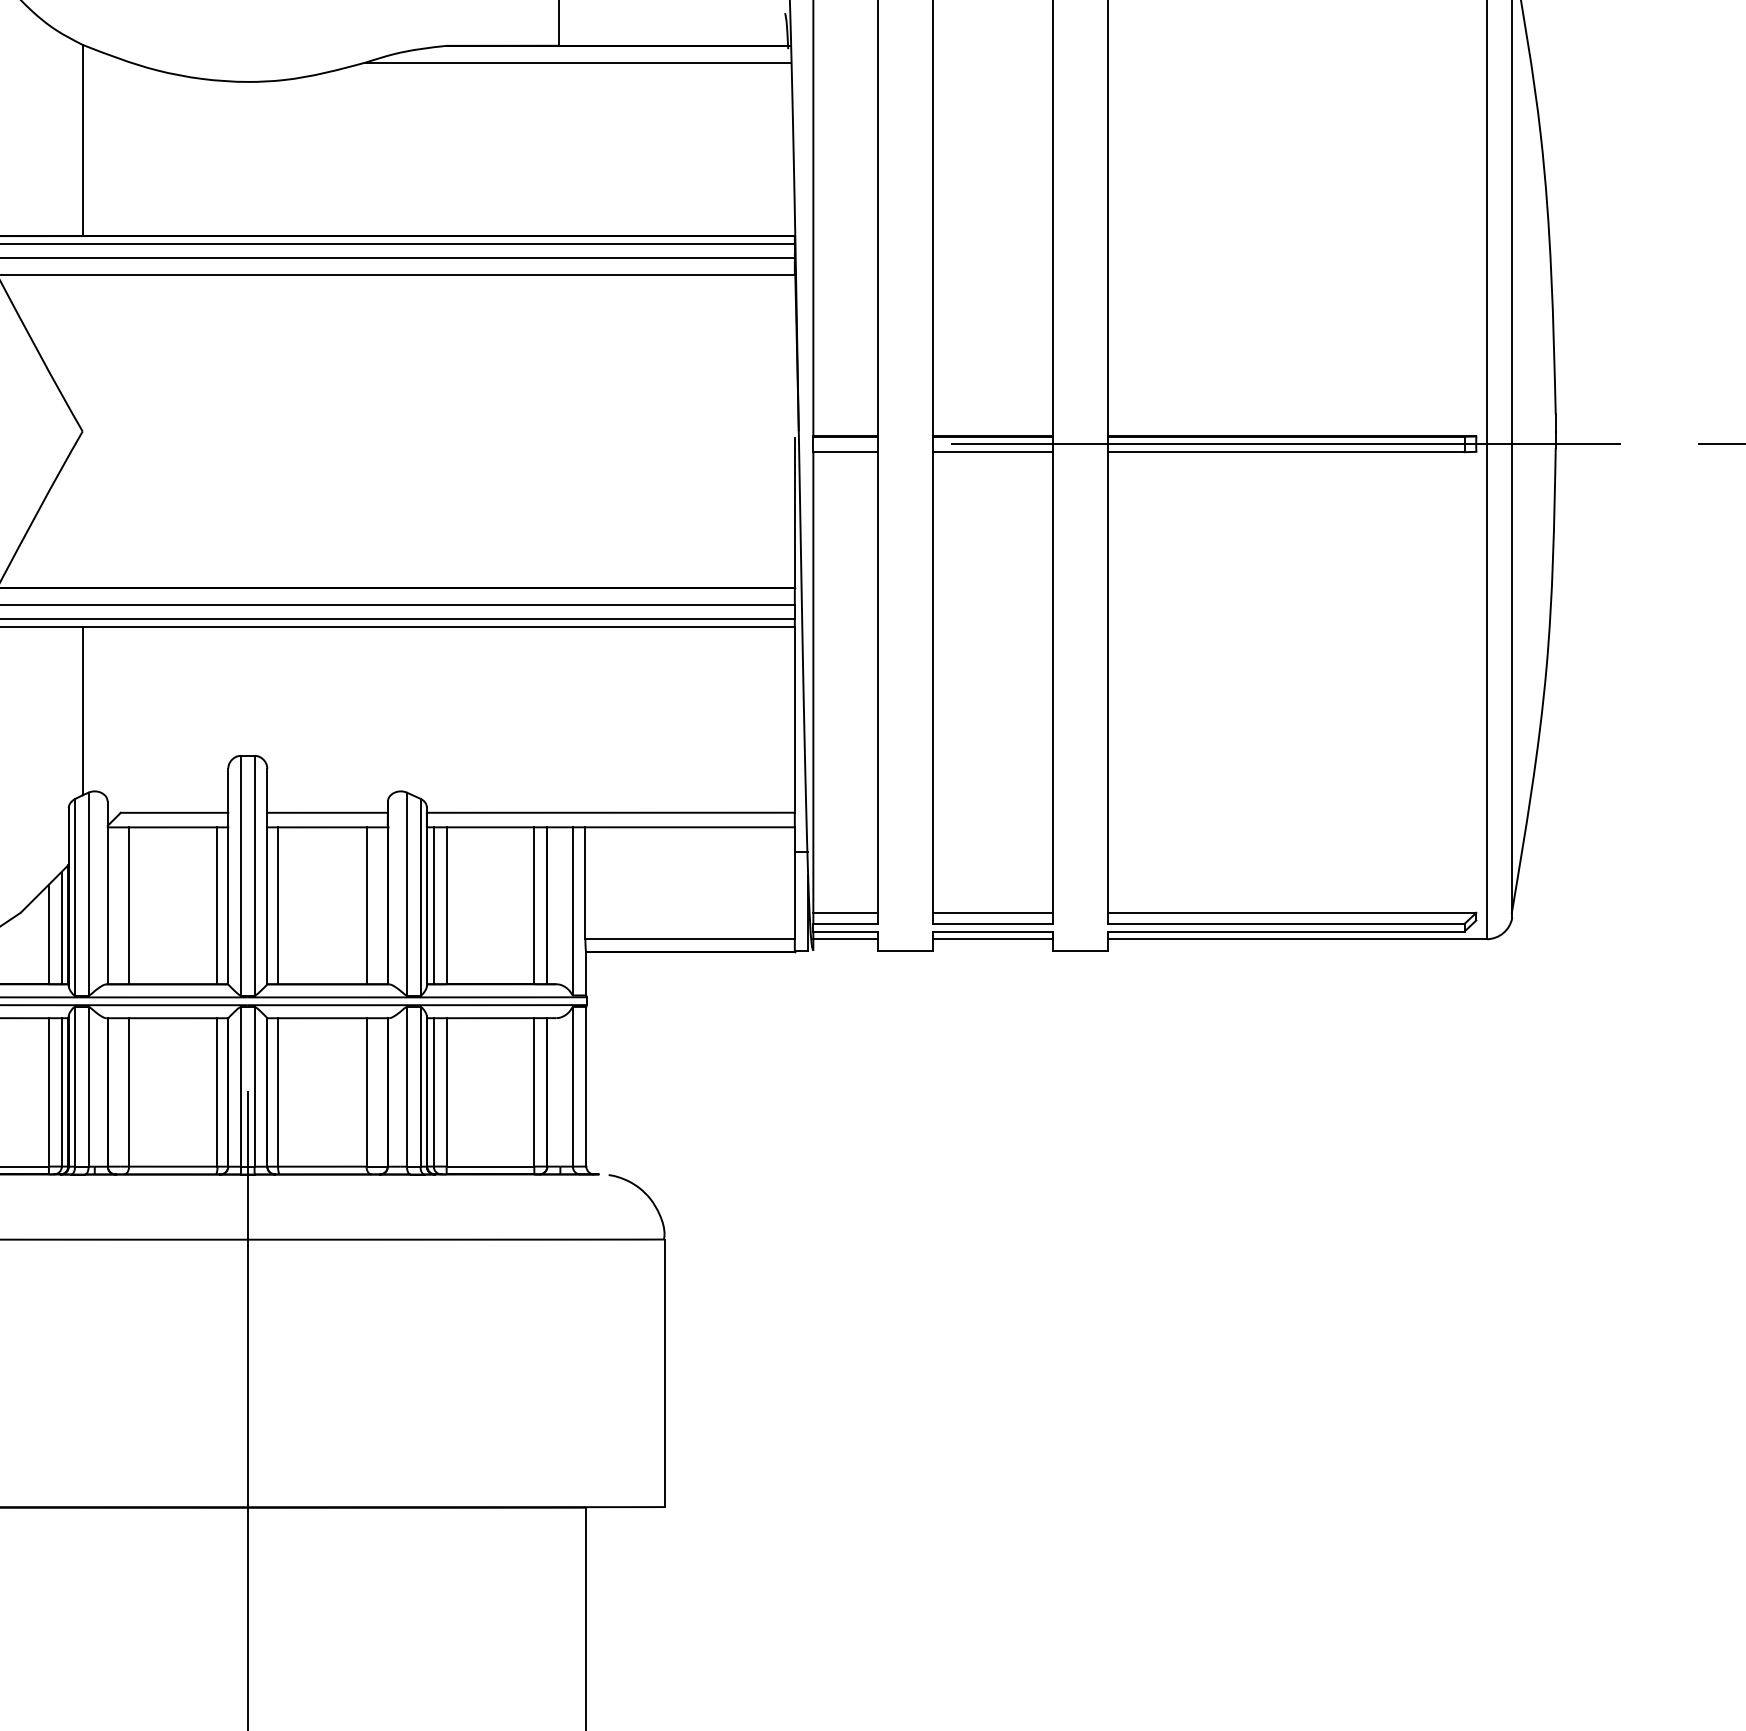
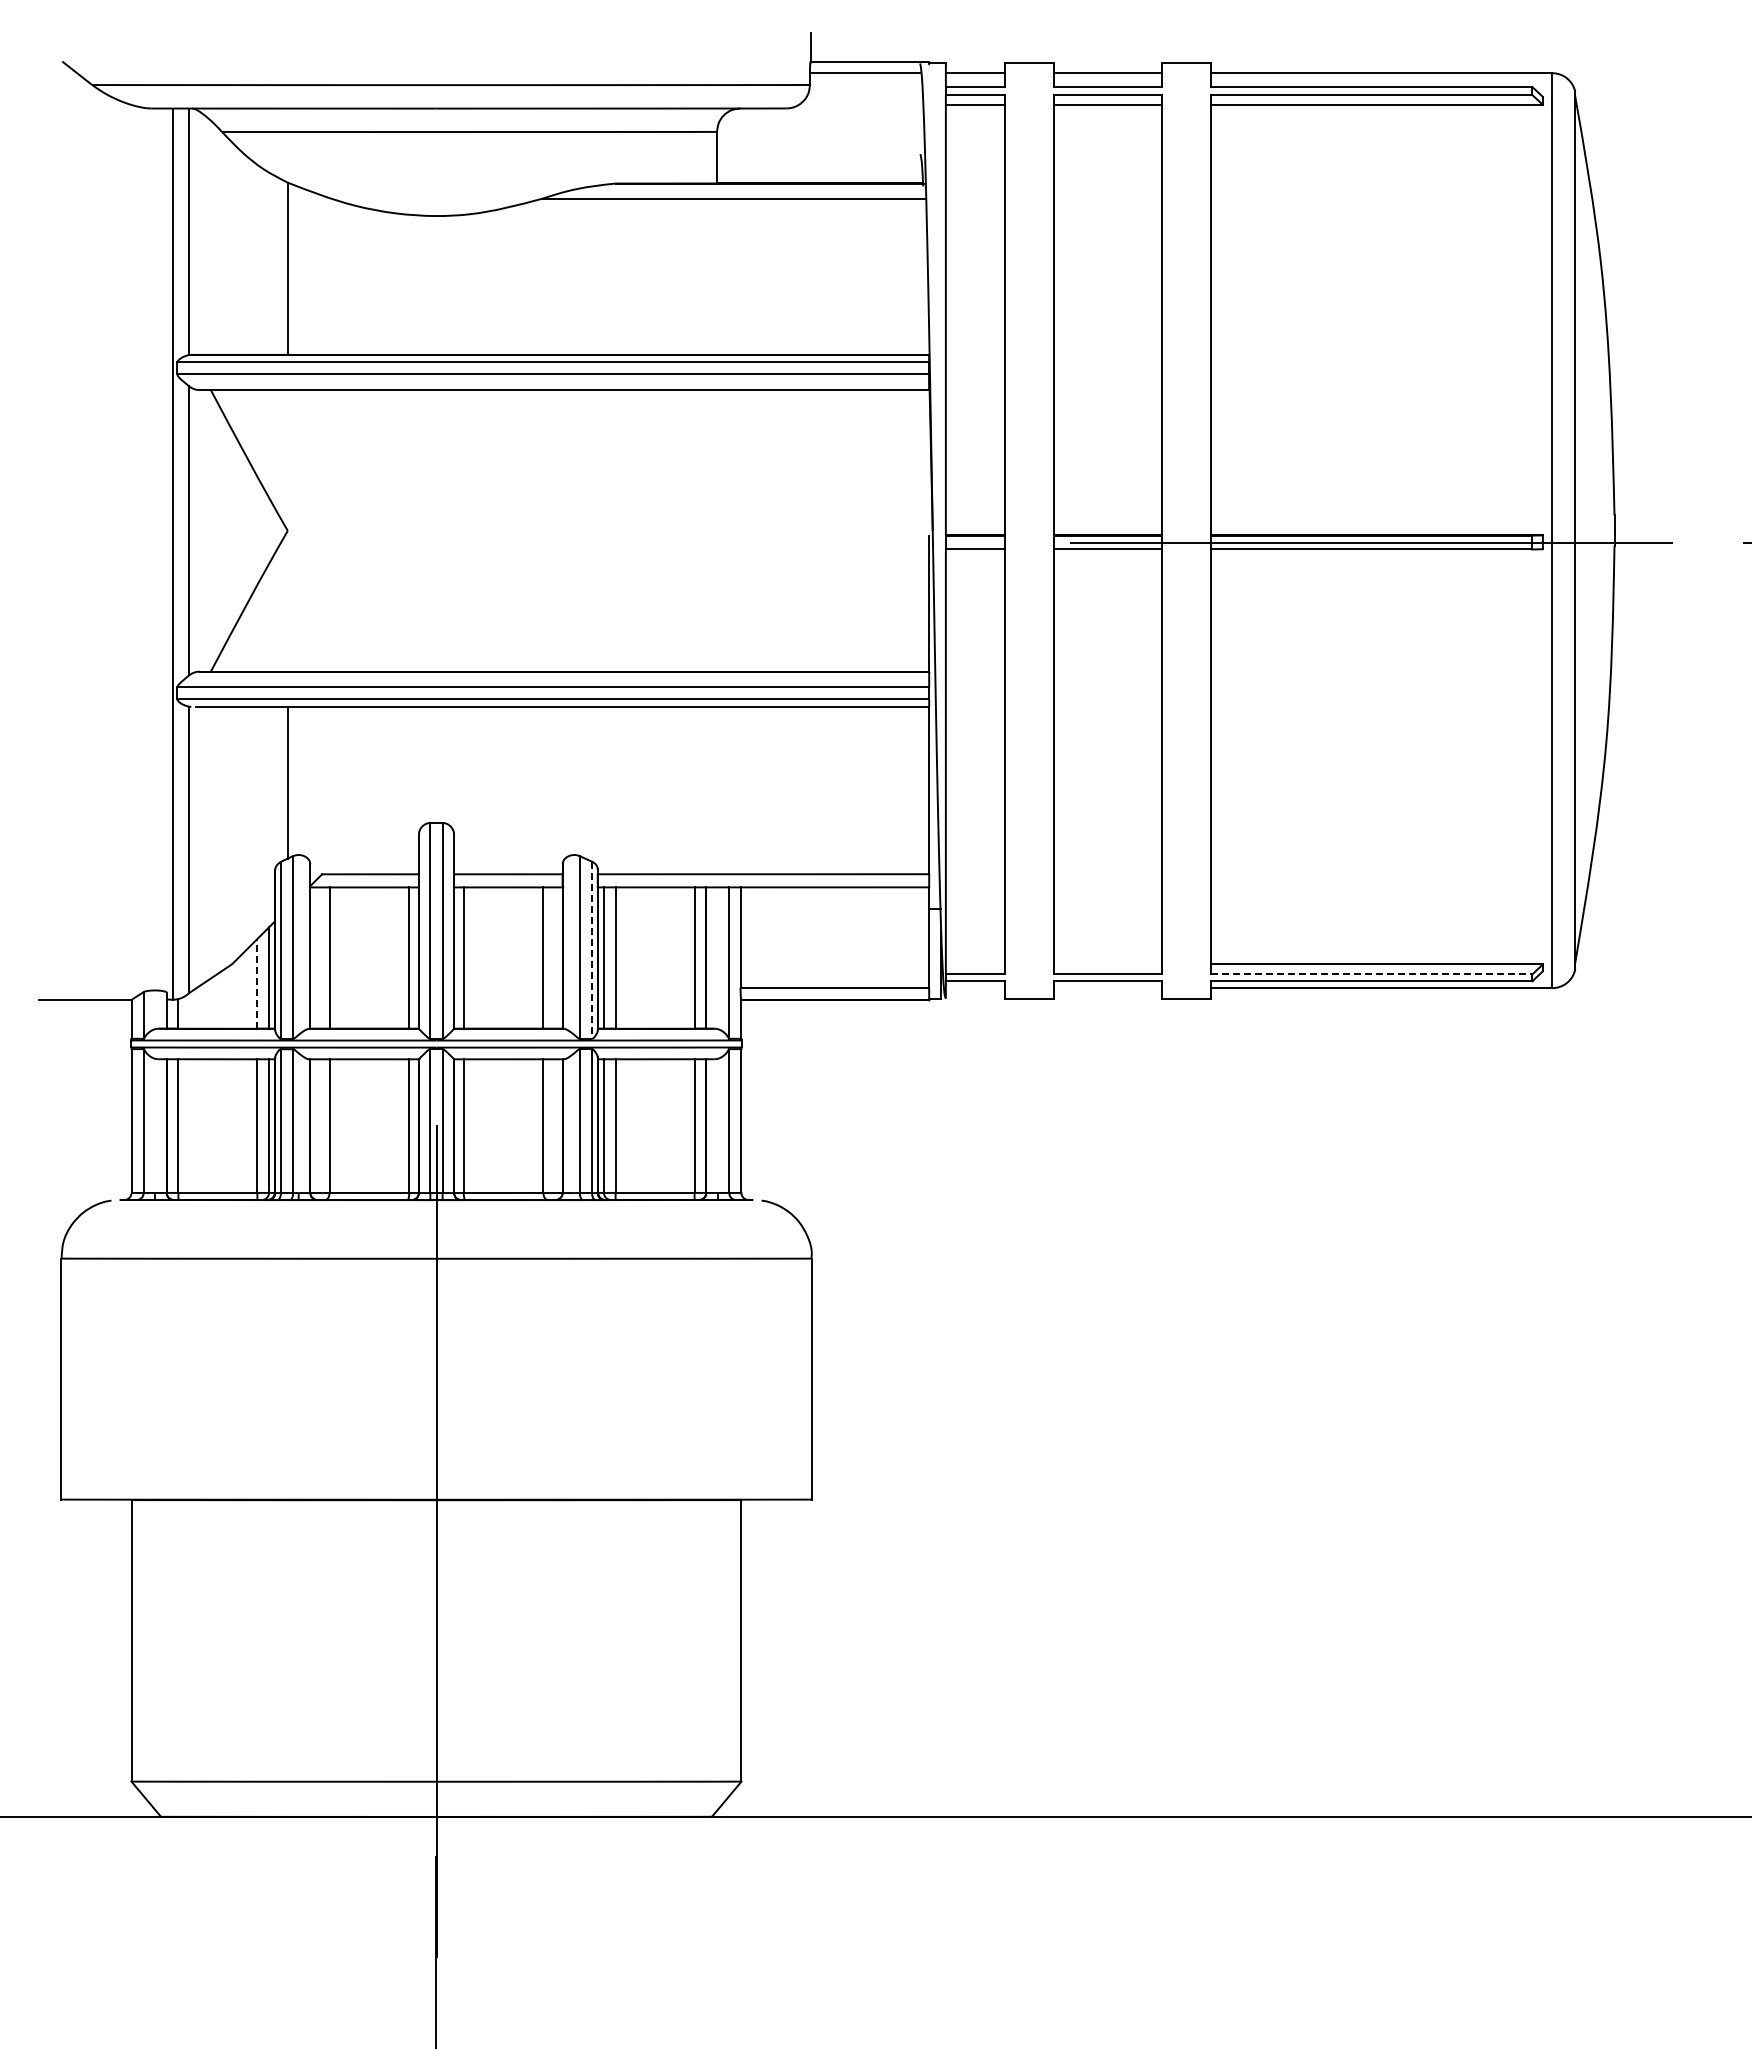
line: (421, 897) -> (592, 950), solid -> dashed
line: (845, 912) -> (974, 964), removed
line: (992, 912) -> (1107, 964), removed
line: (1285, 924) -> (1371, 974), solid -> dashed
line: (49, 934) -> (257, 983), solid -> dashed
line: (845, 939) -> (974, 988), removed
line: (992, 939) -> (1107, 988), removed

